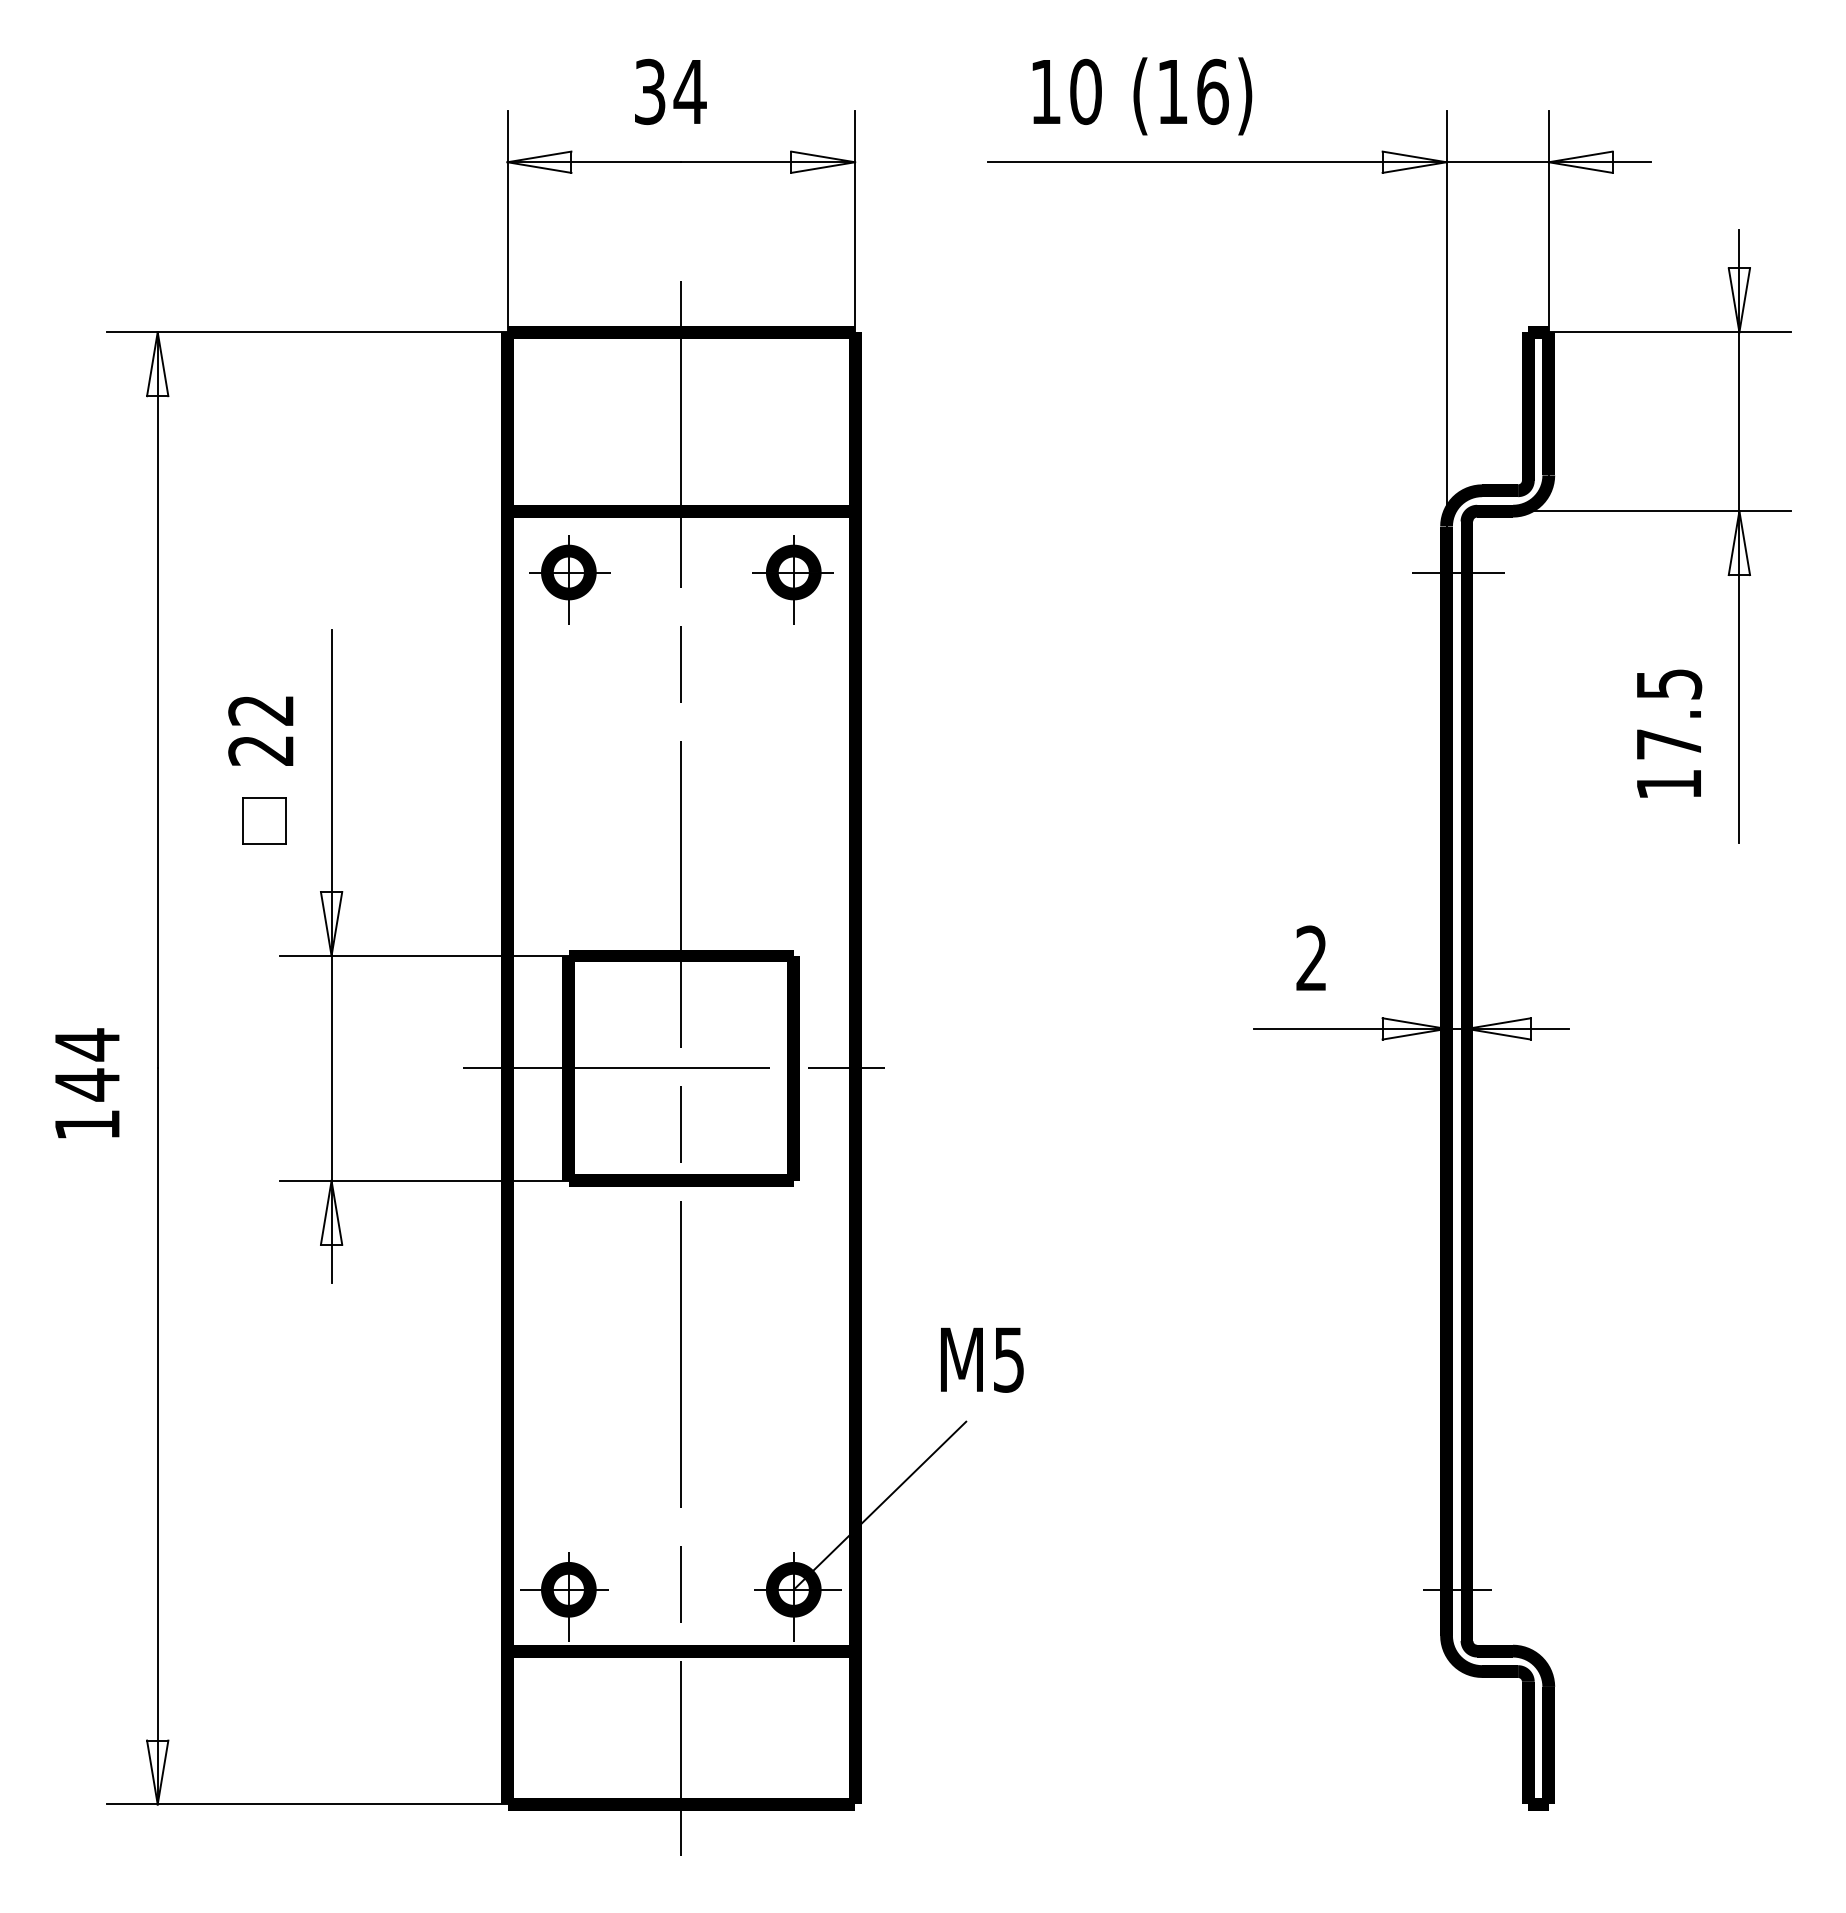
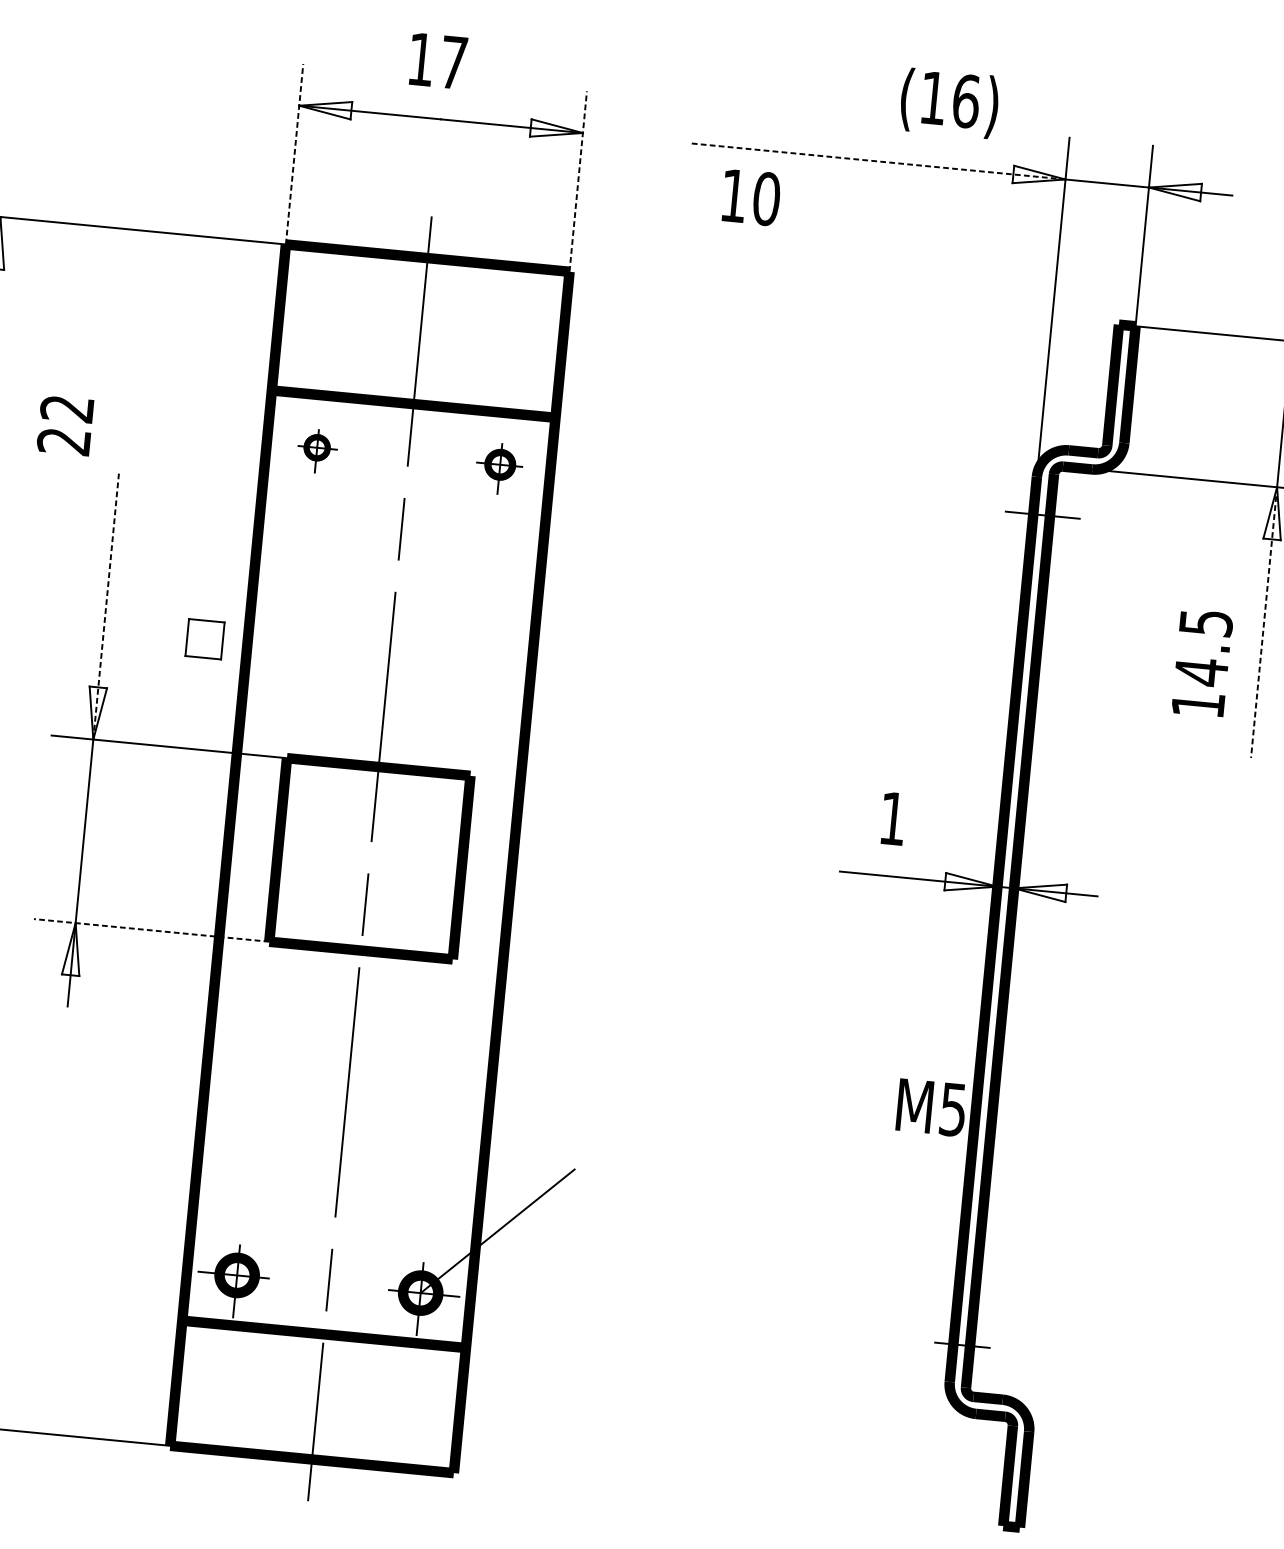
text: (670, 91) -> (437, 60), 34 -> 17
text: (1066, 91) -> (750, 197), moved
text: (1192, 96) -> (949, 103), moved
line: (1216, 162) -> (877, 161), solid -> dashed
line: (507, 221) -> (294, 154), solid -> dashed
line: (855, 221) -> (578, 181), solid -> dashed
part: (569, 579) -> (317, 451), size x0.6
part: (792, 579) -> (499, 468), size x0.7
line: (1739, 677) -> (1264, 622), solid -> dashed
text: (260, 730) -> (65, 425), moved
text: (1668, 744) -> (1200, 672), 17.5 -> 14.5
line: (331, 792) -> (106, 606), solid -> dashed
part: (264, 820) -> (205, 638), moved
text: (1311, 957) -> (892, 817), 2 -> 1
line: (683, 1068) -> (371, 859), removed
line: (424, 1180) -> (151, 930), solid -> dashed
text: (982, 1359) -> (931, 1107), moved

